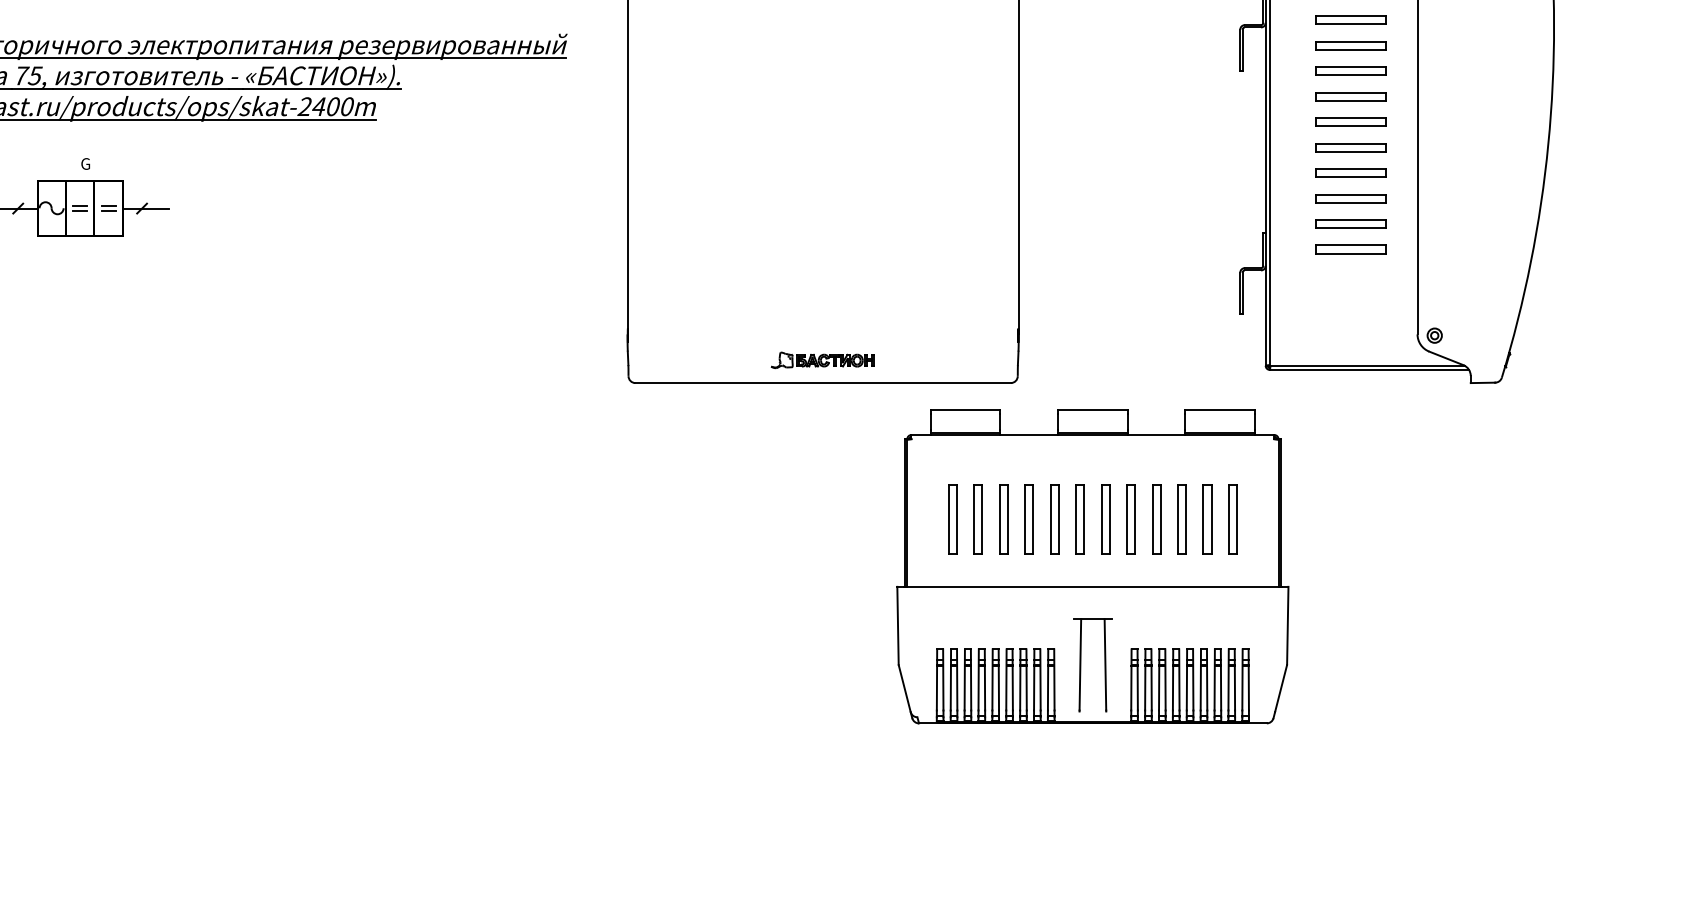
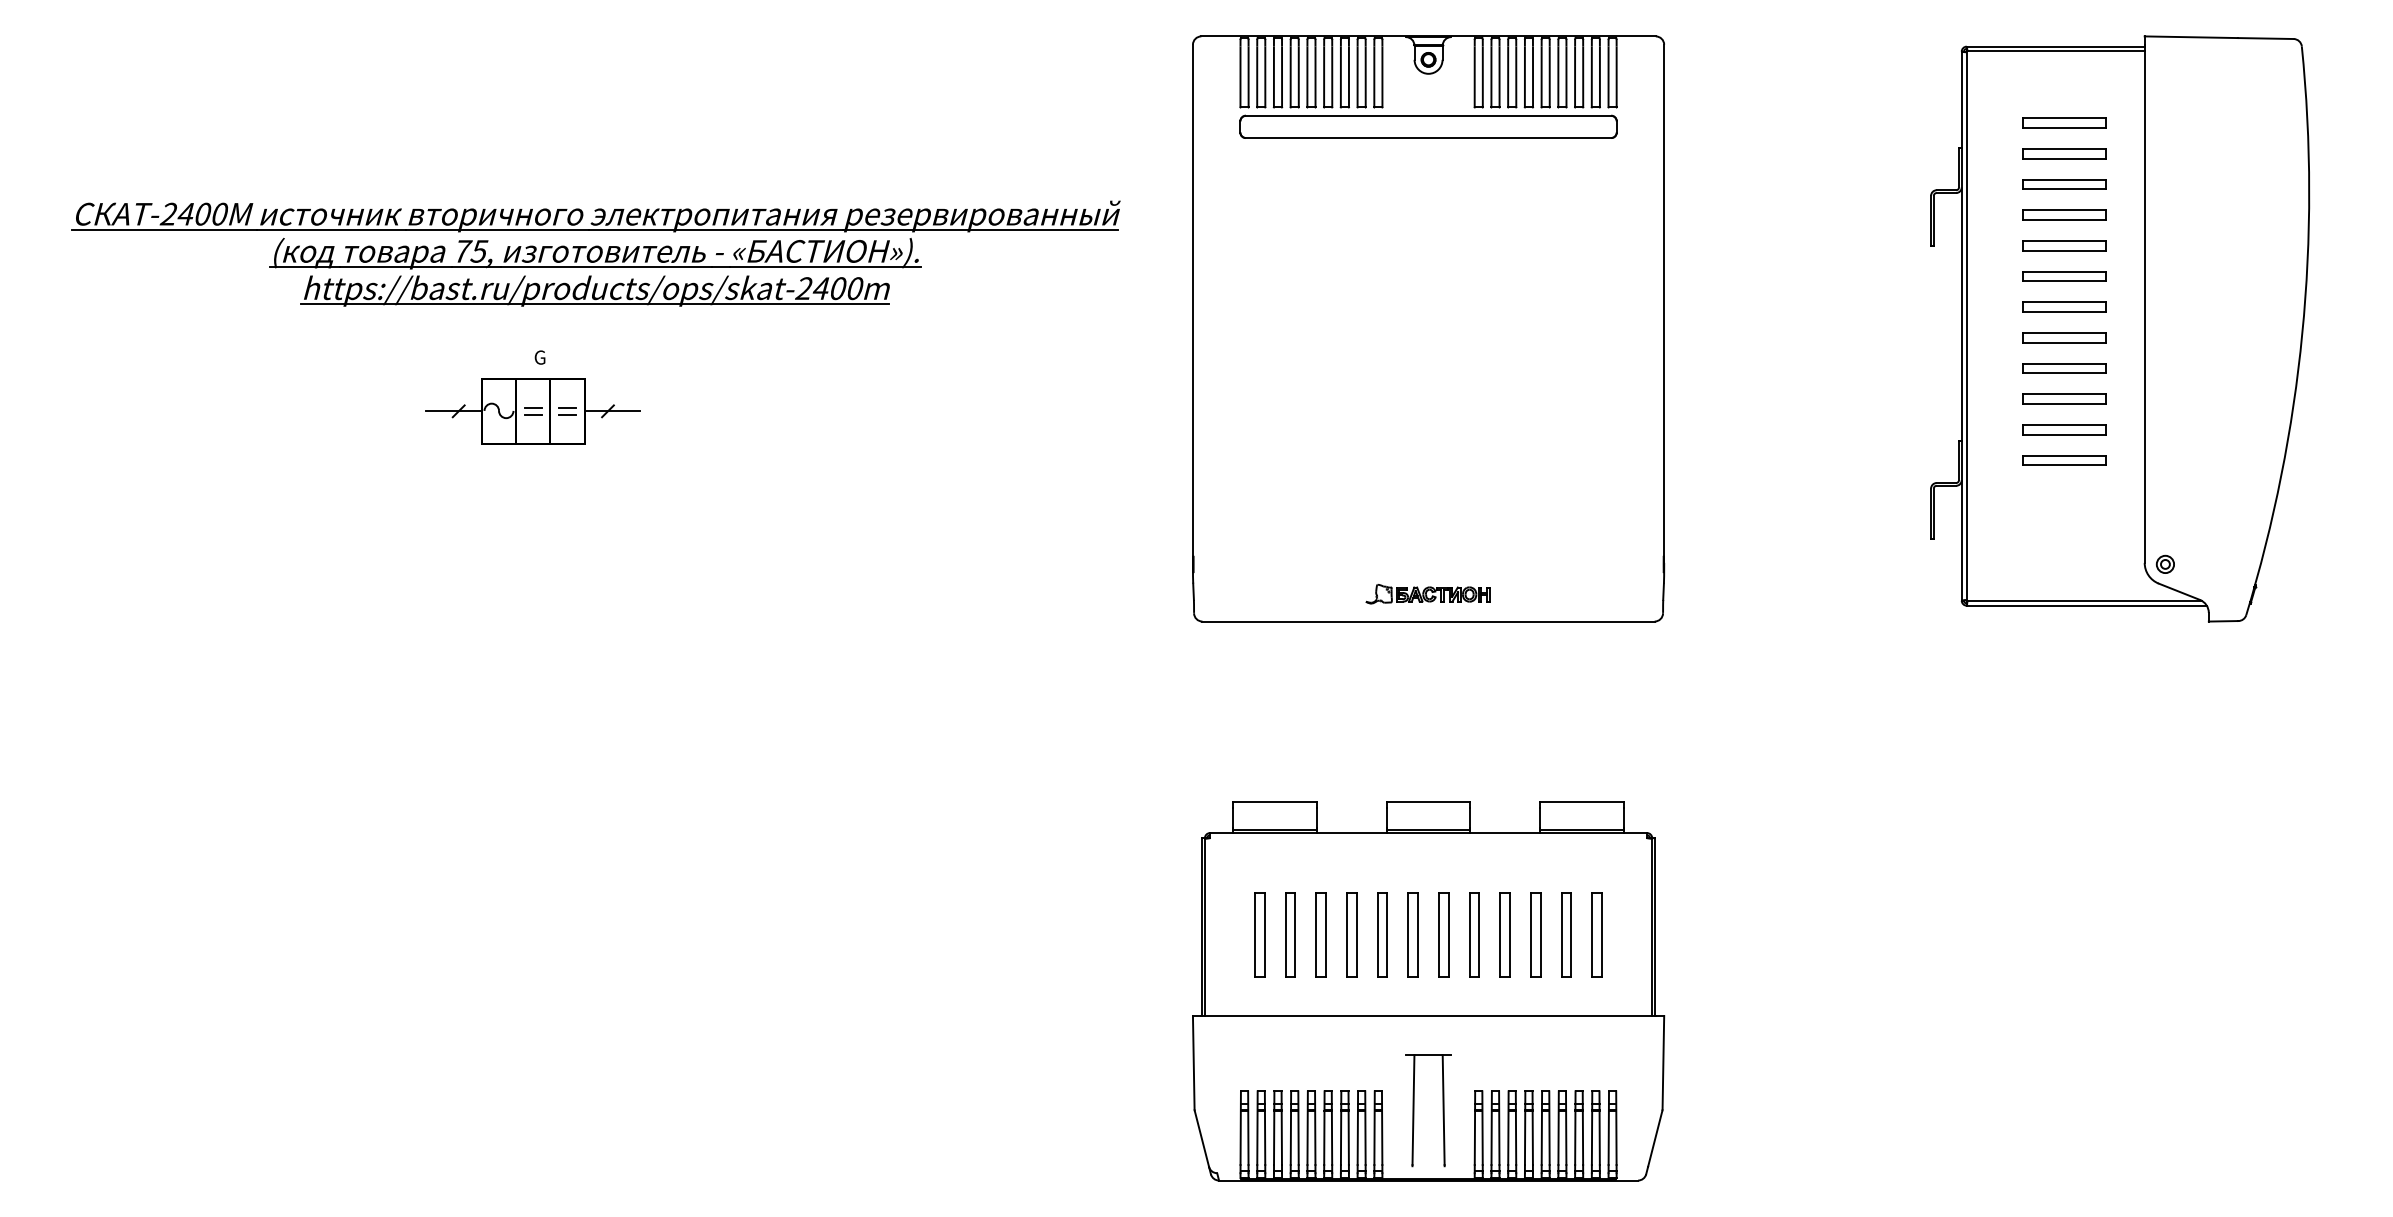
part: (1092, 566) -> (1428, 991), moved

